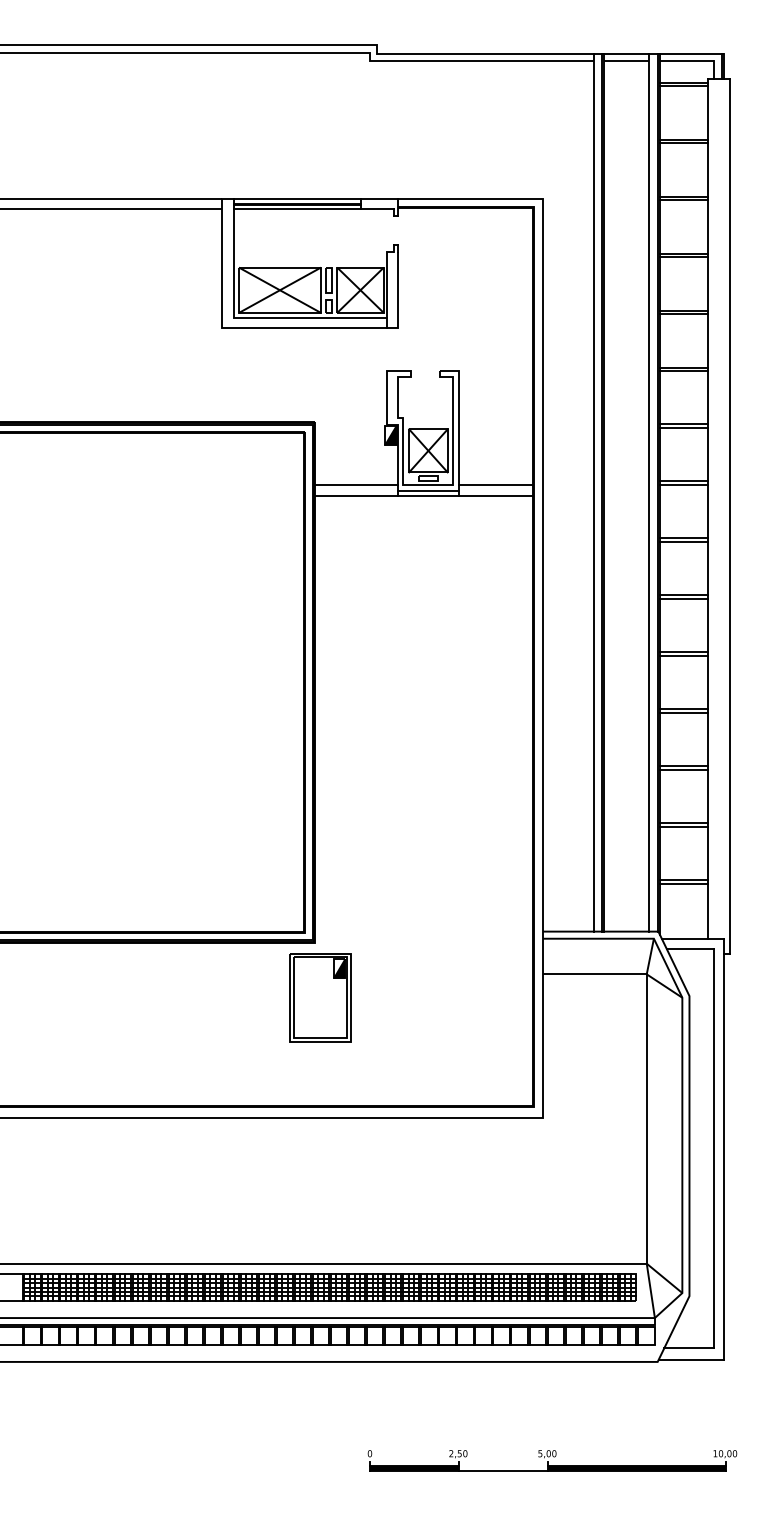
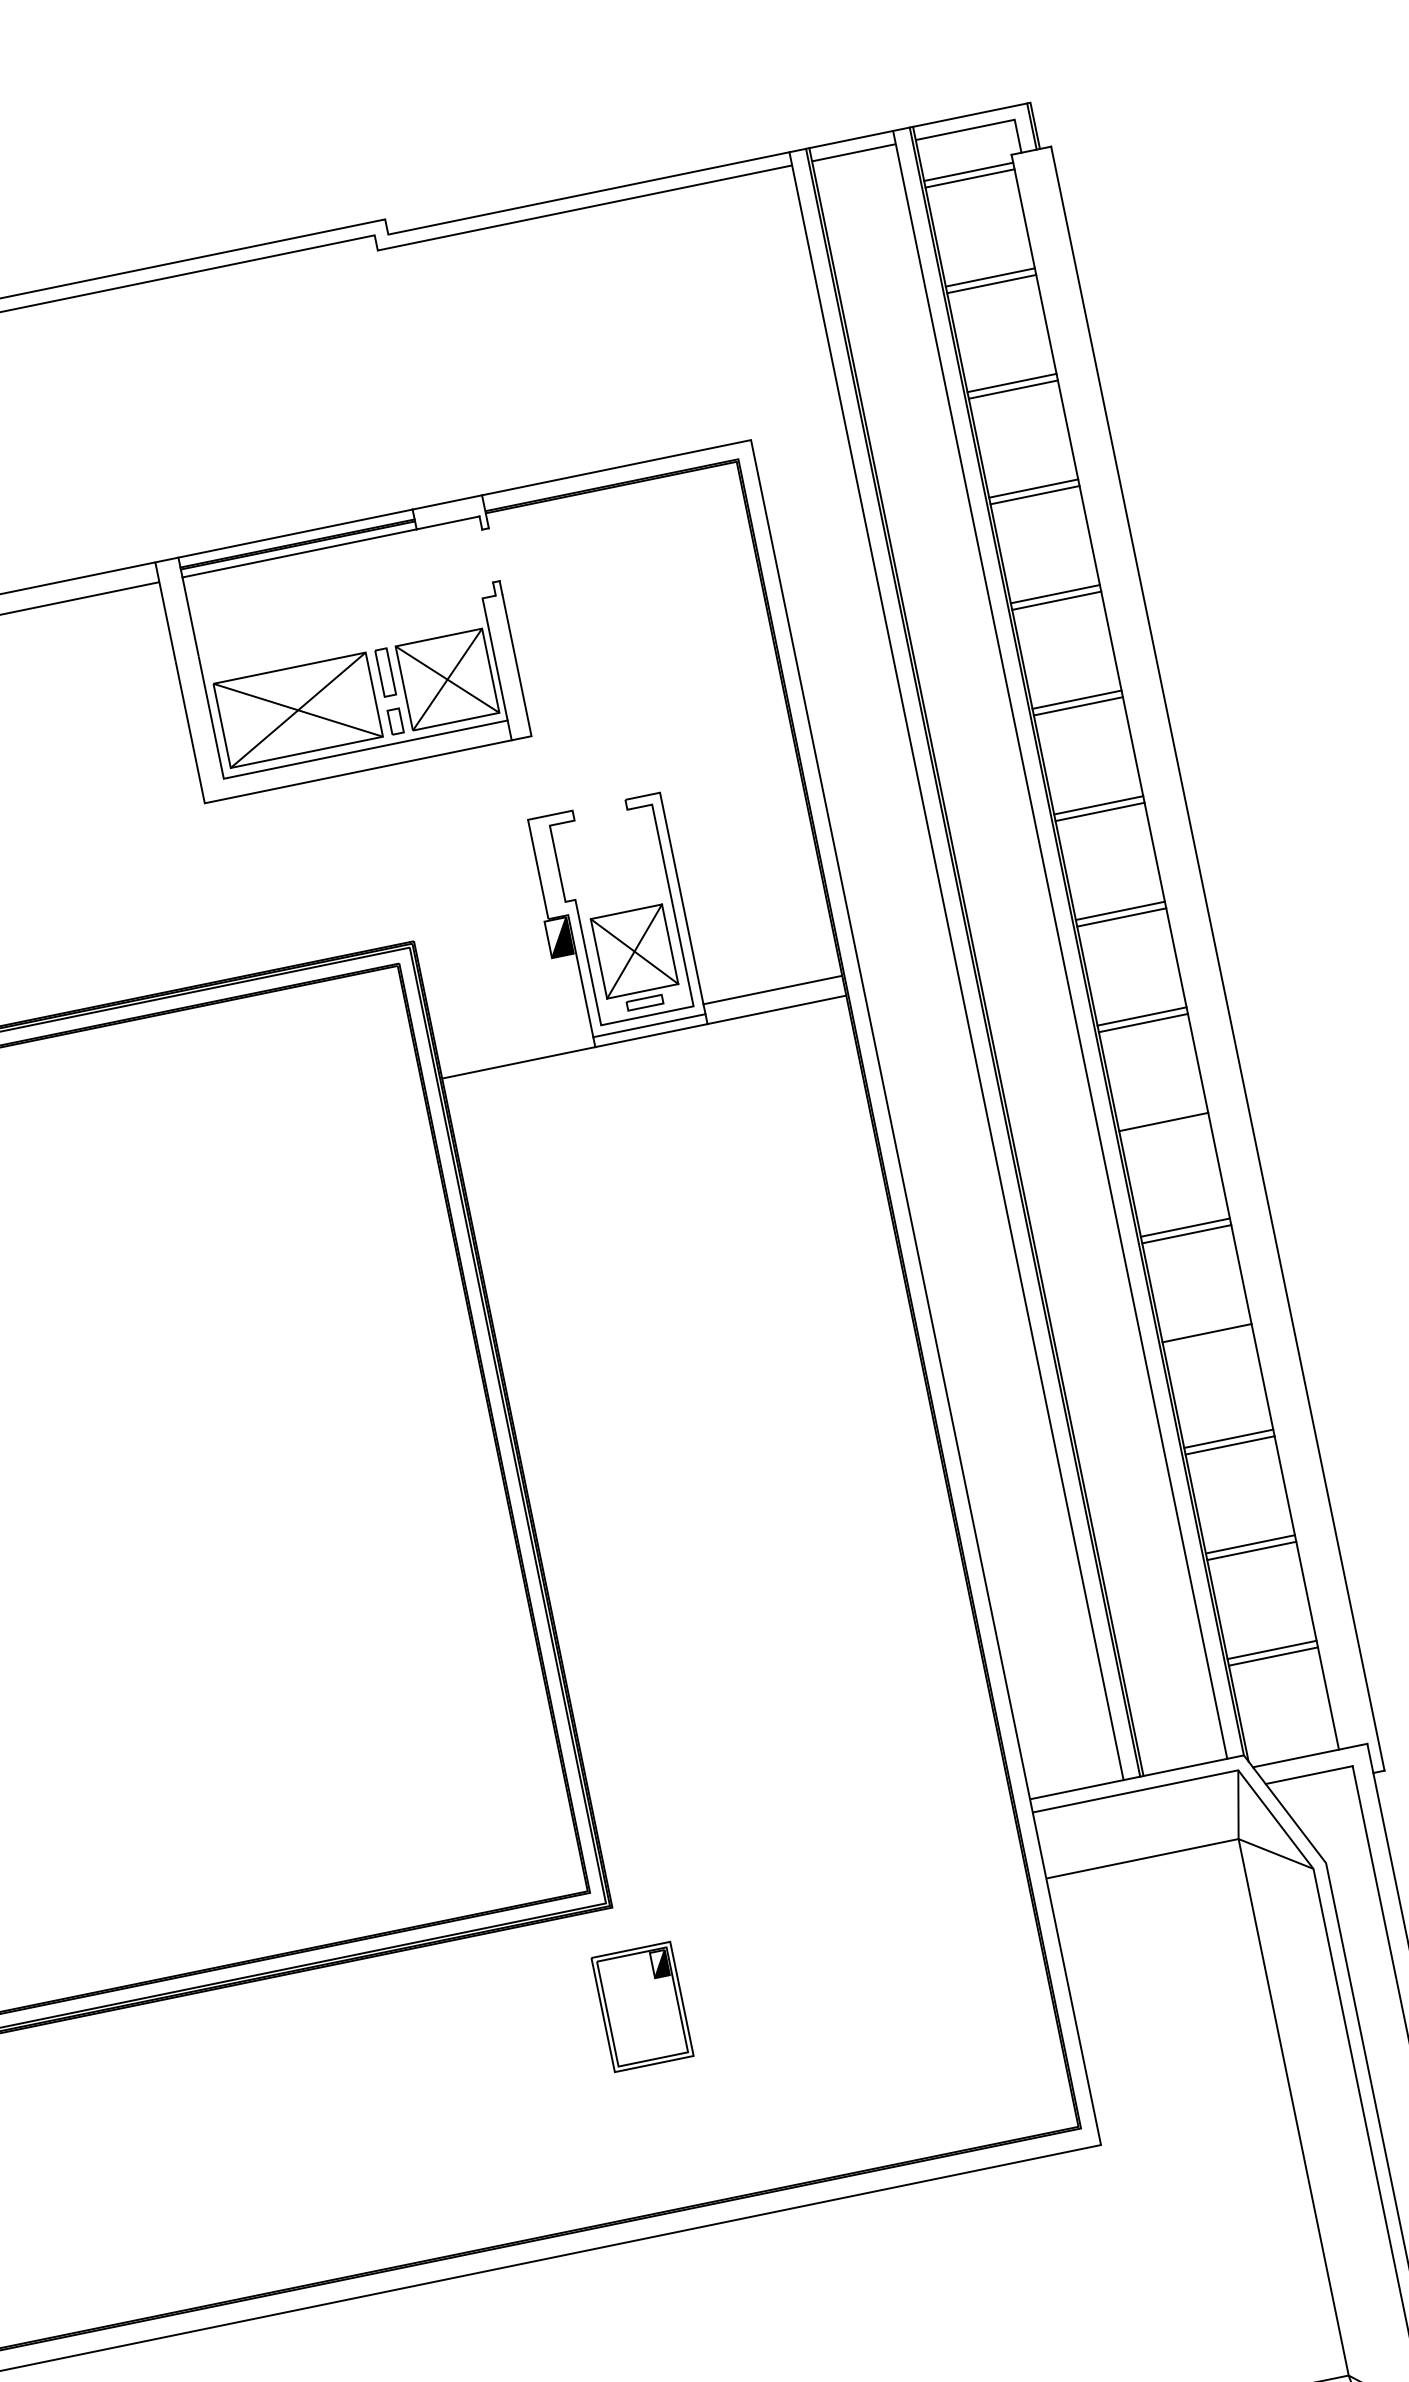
line: (356, 485) -> (514, 1043), removed
line: (684, 598) -> (1165, 1127), removed
line: (684, 712) -> (1208, 1339), removed
part: (320, 997) -> (642, 2006), size x0.7

